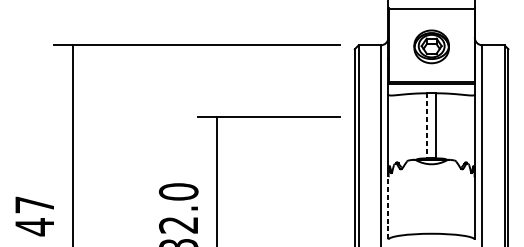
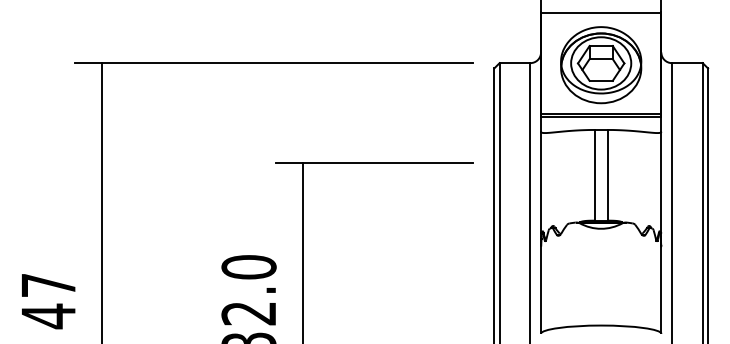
part: (431, 47) -> (601, 65), size x1.67
line: (426, 126) -> (594, 175), dashed -> solid
line: (388, 207) -> (541, 288), dashed -> solid

